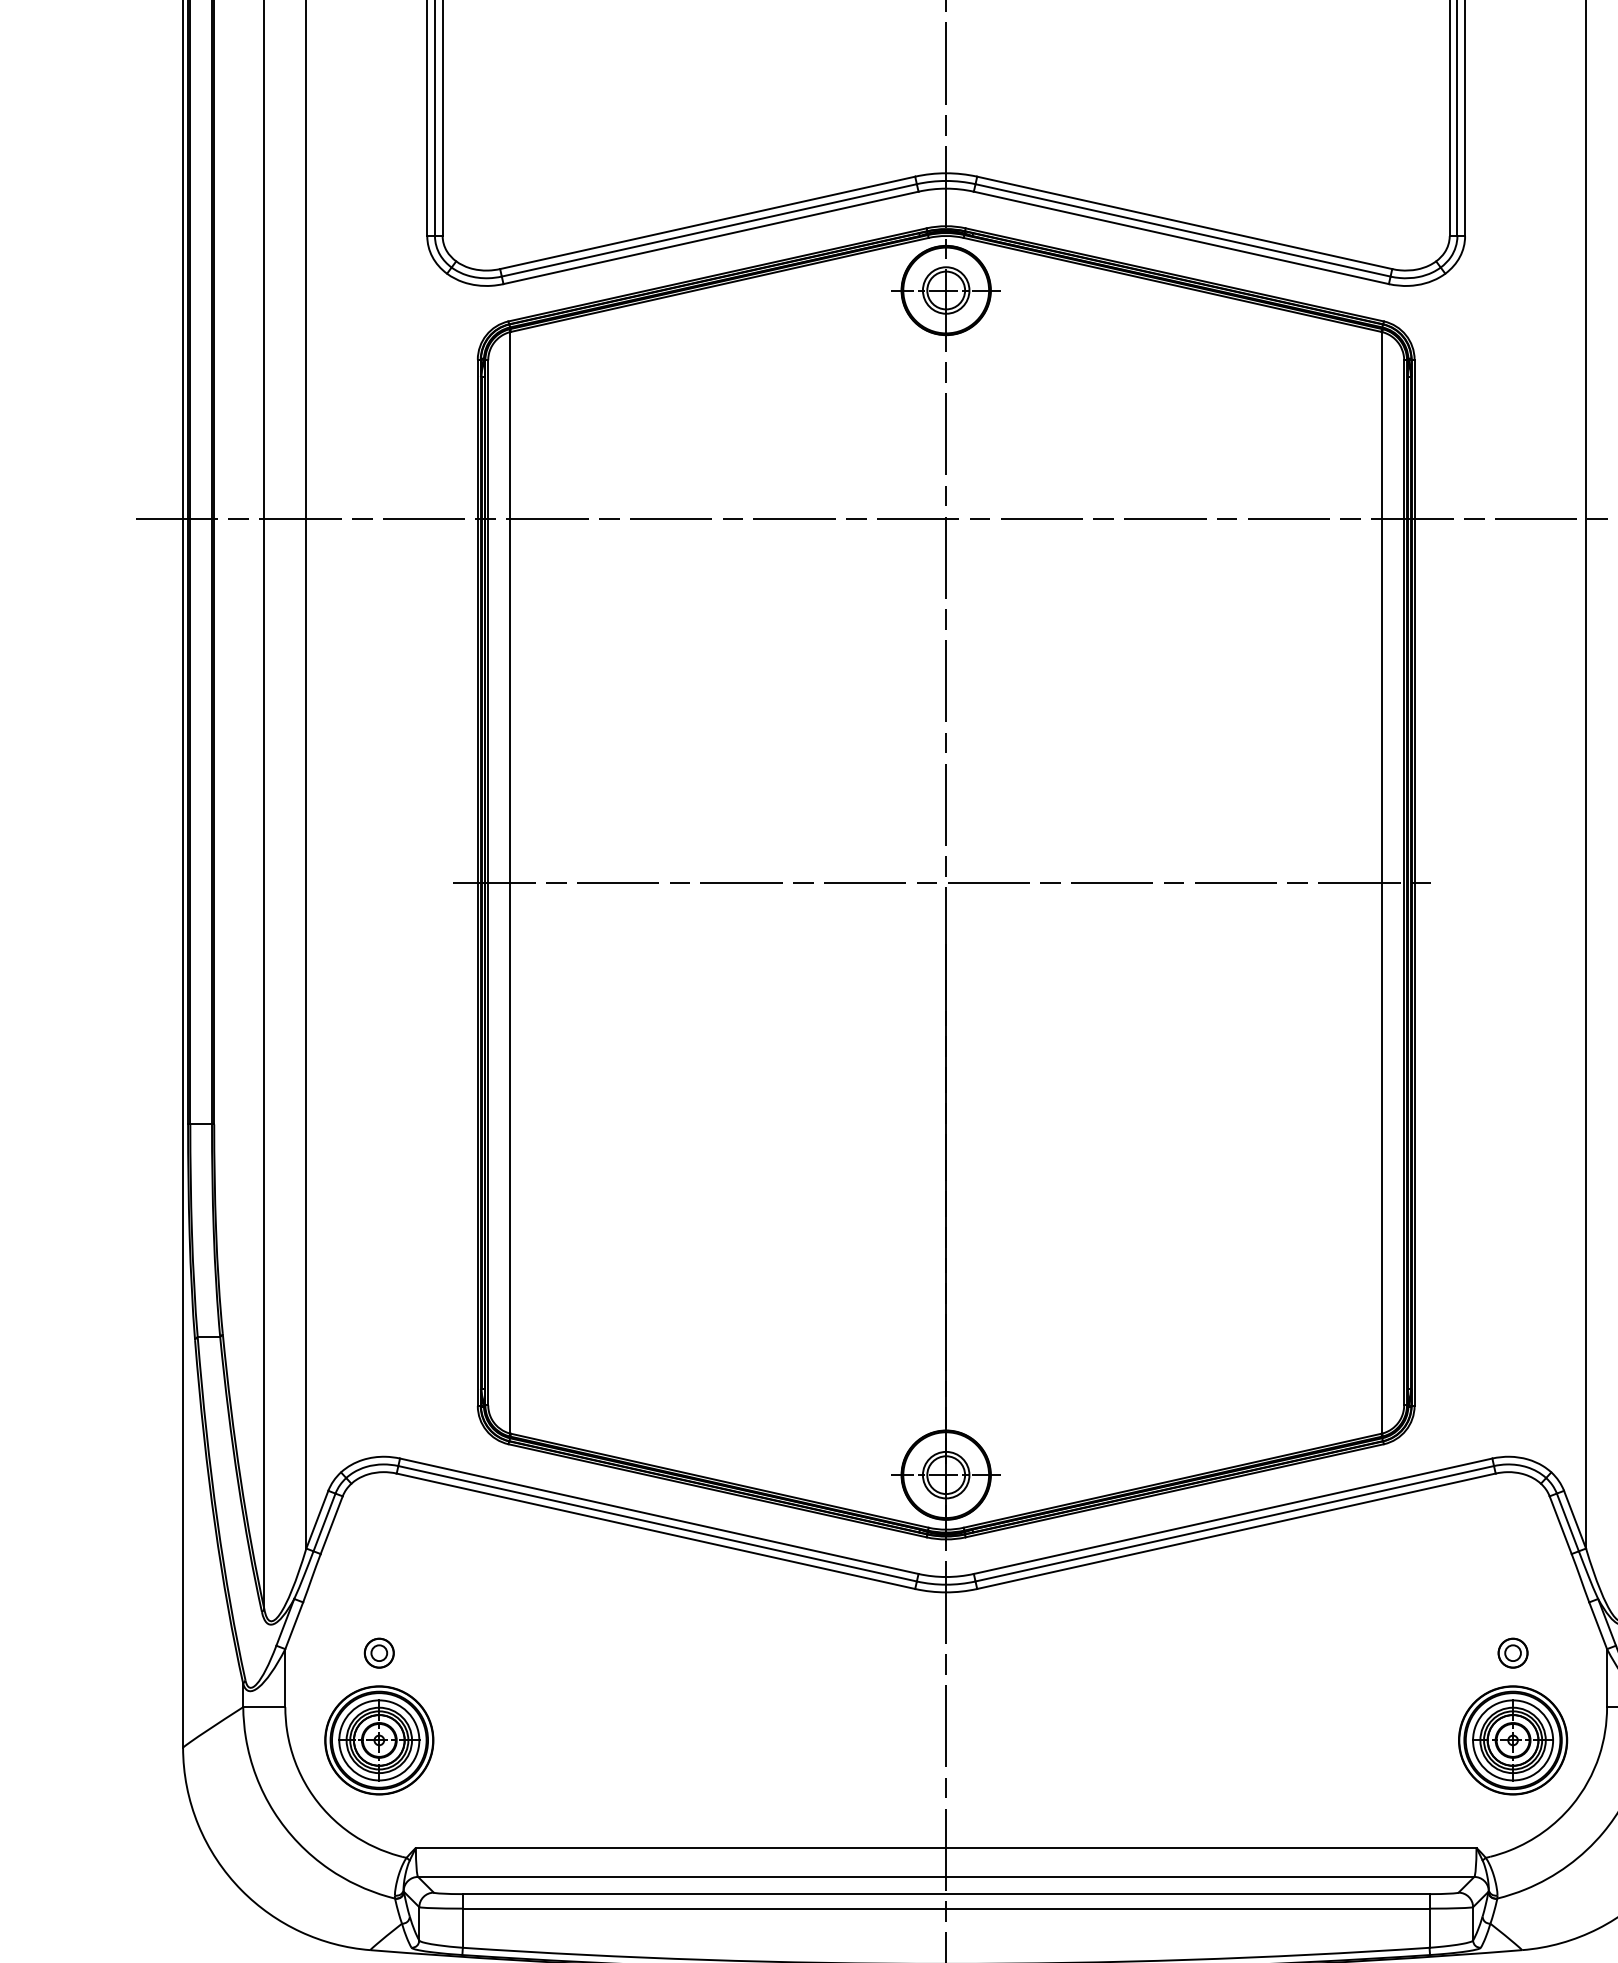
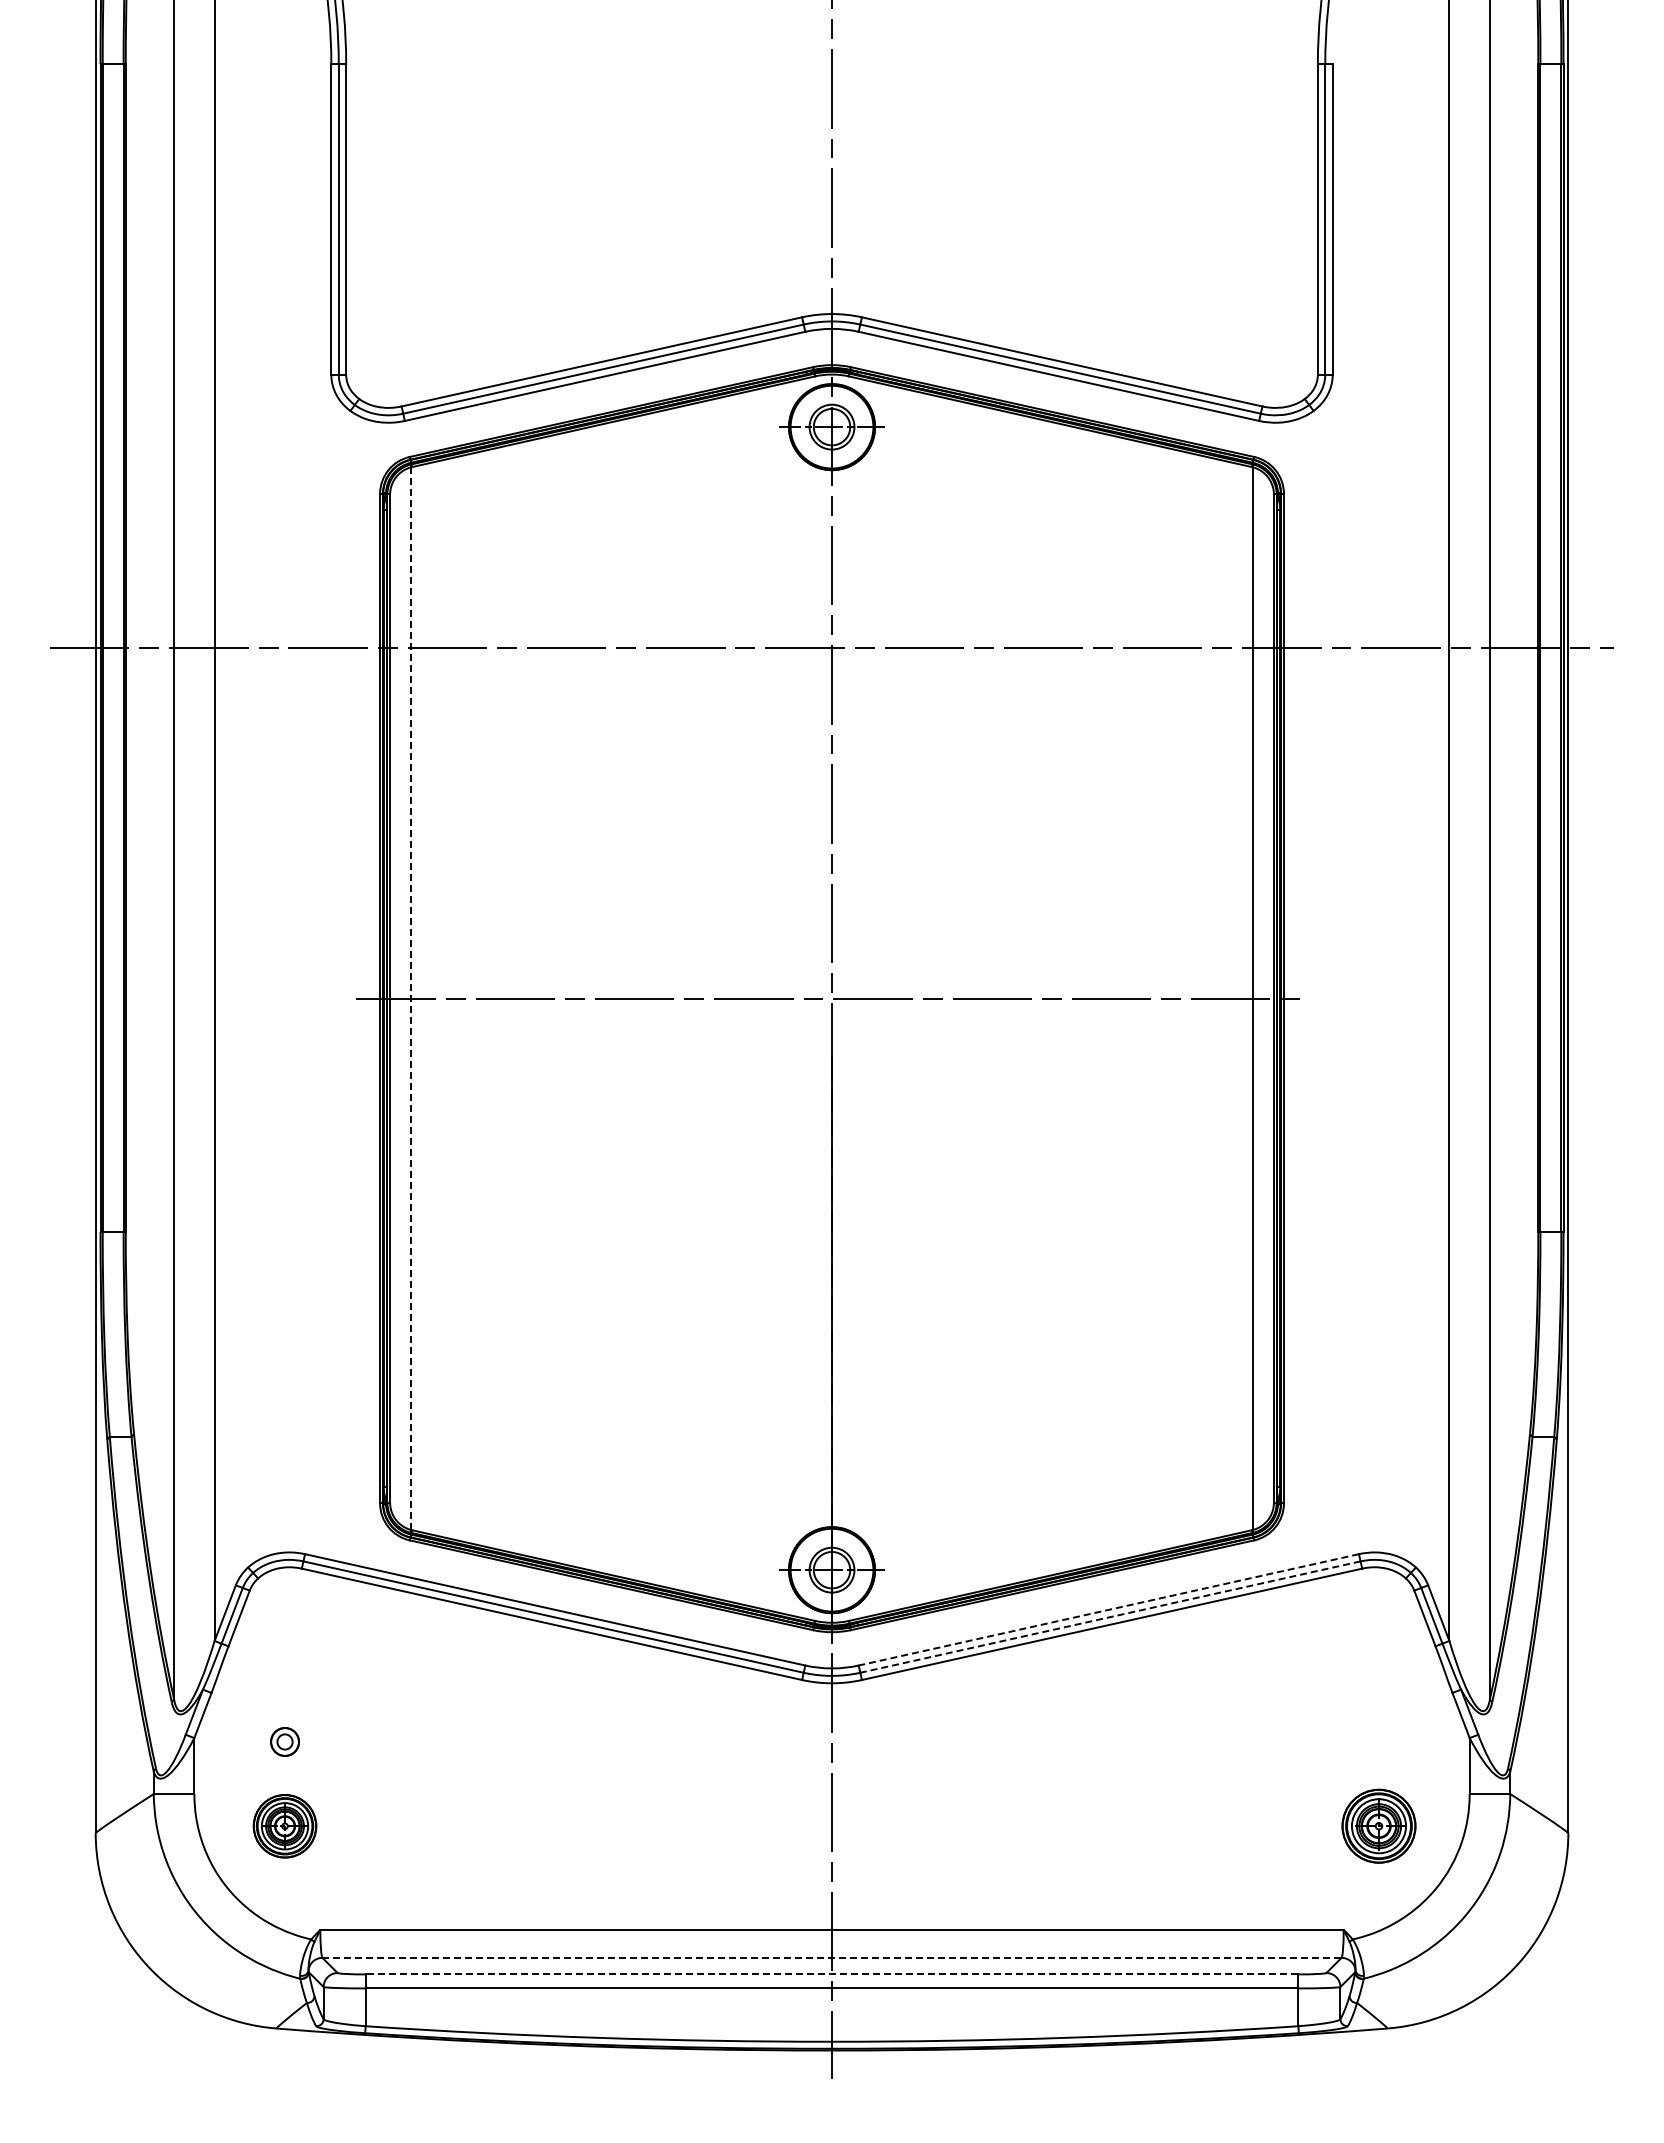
line: (510, 882) -> (411, 998), solid -> dashed
line: (1232, 1515) -> (1108, 1609), solid -> dashed
line: (1233, 1524) -> (1109, 1617), solid -> dashed
part: (1512, 1652) -> (1378, 1741), removed
part: (378, 1740) -> (284, 1826), size x0.6
part: (1512, 1740) -> (1378, 1826), size x0.7
line: (946, 1876) -> (832, 1957), solid -> dashed
line: (945, 1894) -> (831, 1974), solid -> dashed

